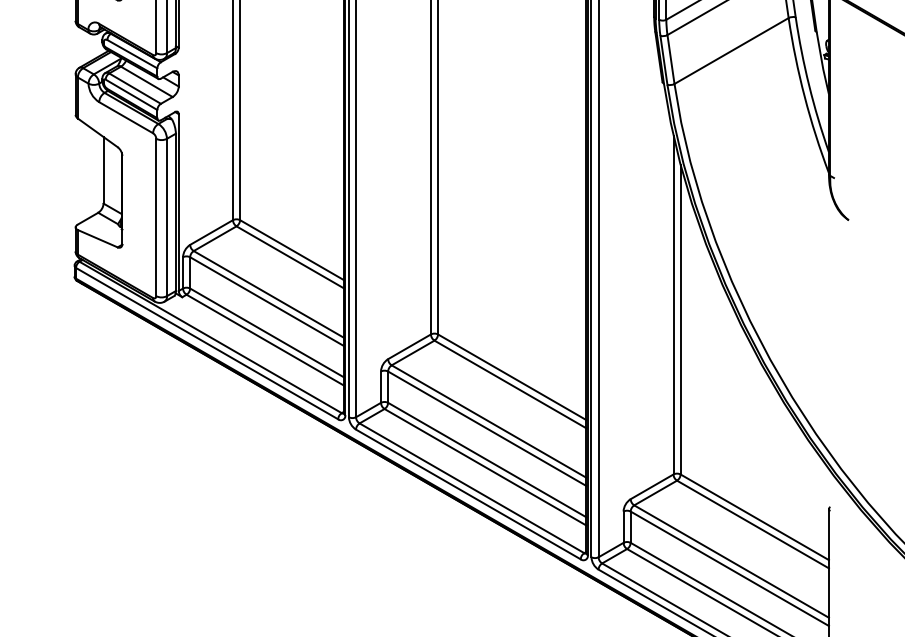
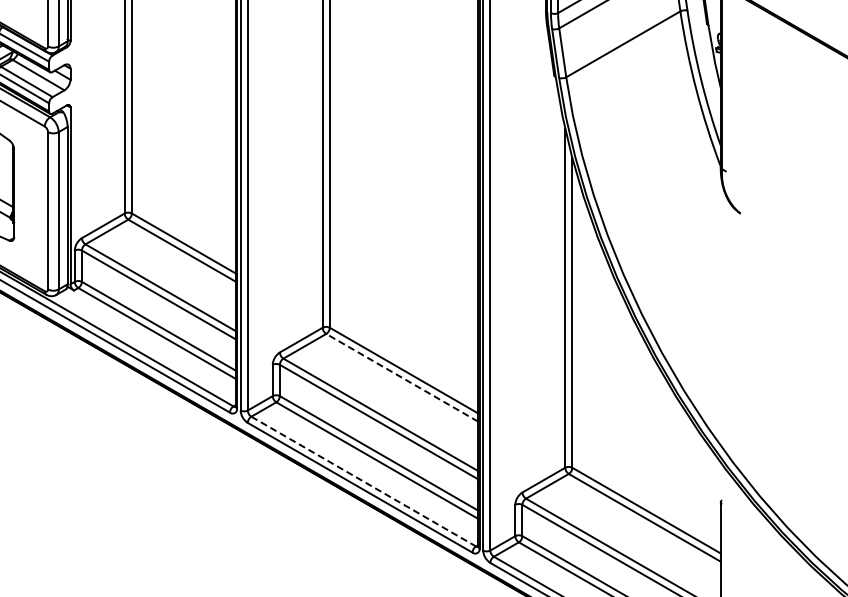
line: (510, 384) -> (402, 377), solid -> dashed
line: (471, 488) -> (363, 481), solid -> dashed

